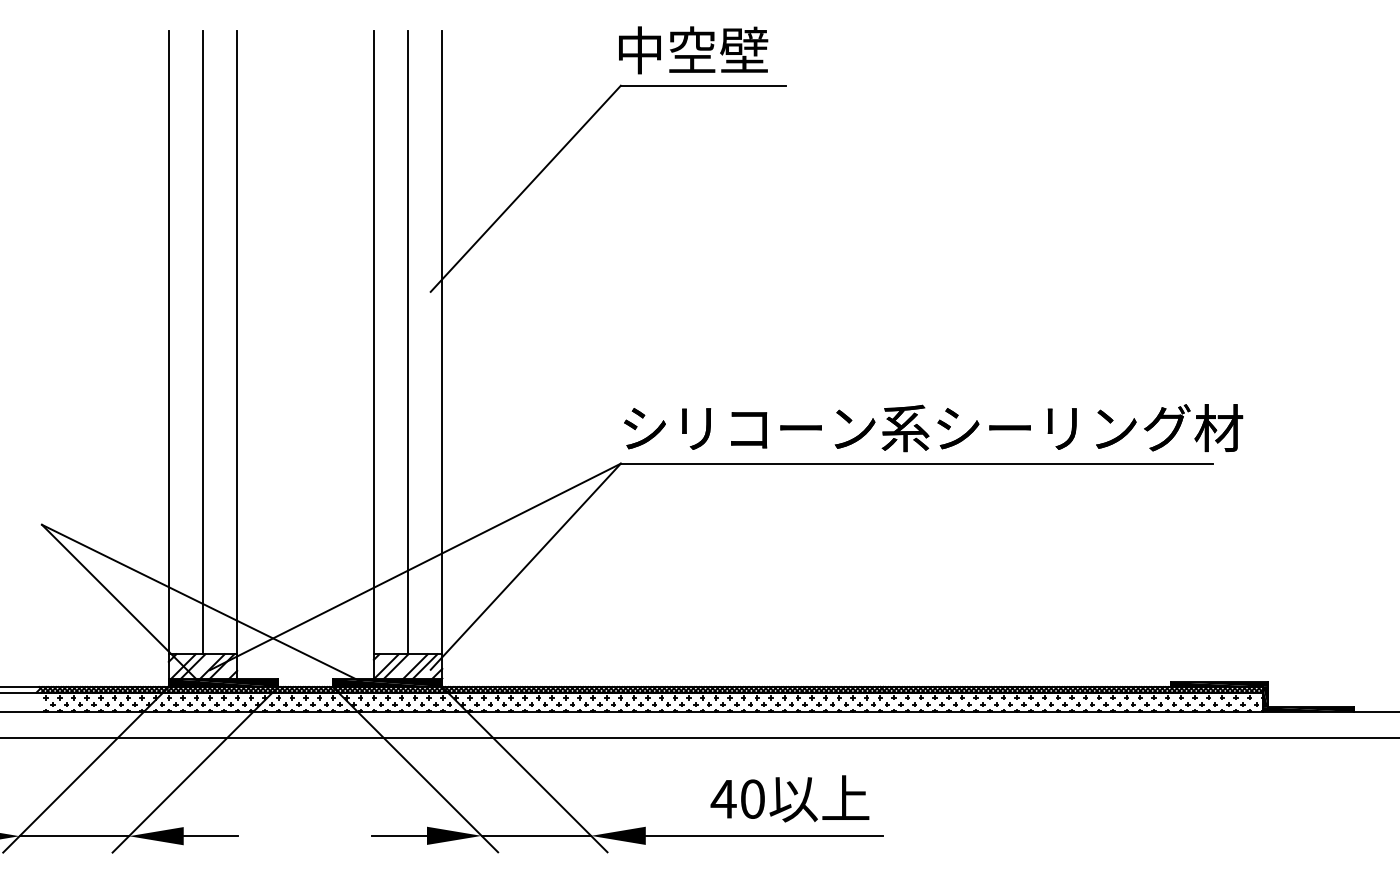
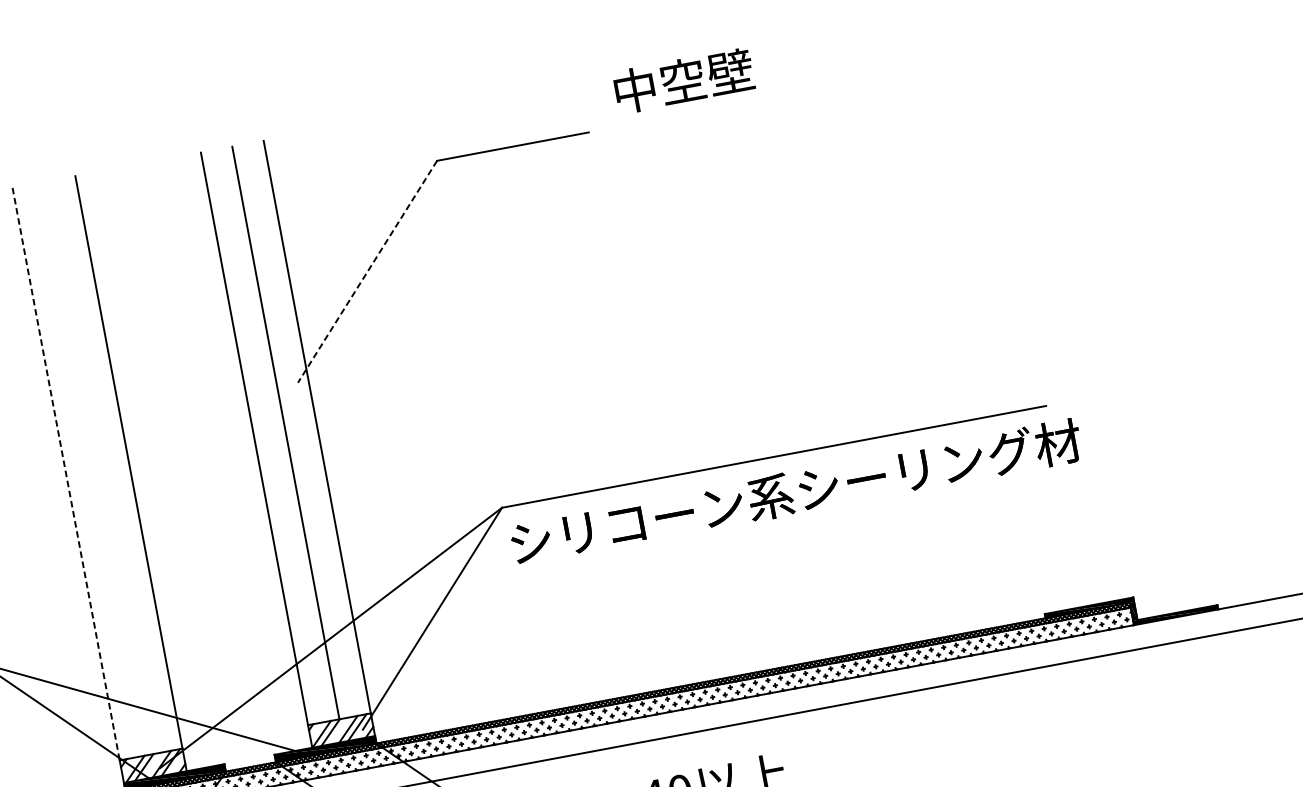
text: (693, 50) -> (684, 81), moved
line: (525, 189) -> (367, 272), solid -> dashed
line: (168, 342) -> (65, 474), solid -> dashed
line: (202, 342) -> (97, 468), removed
text: (933, 428) -> (796, 492), moved

